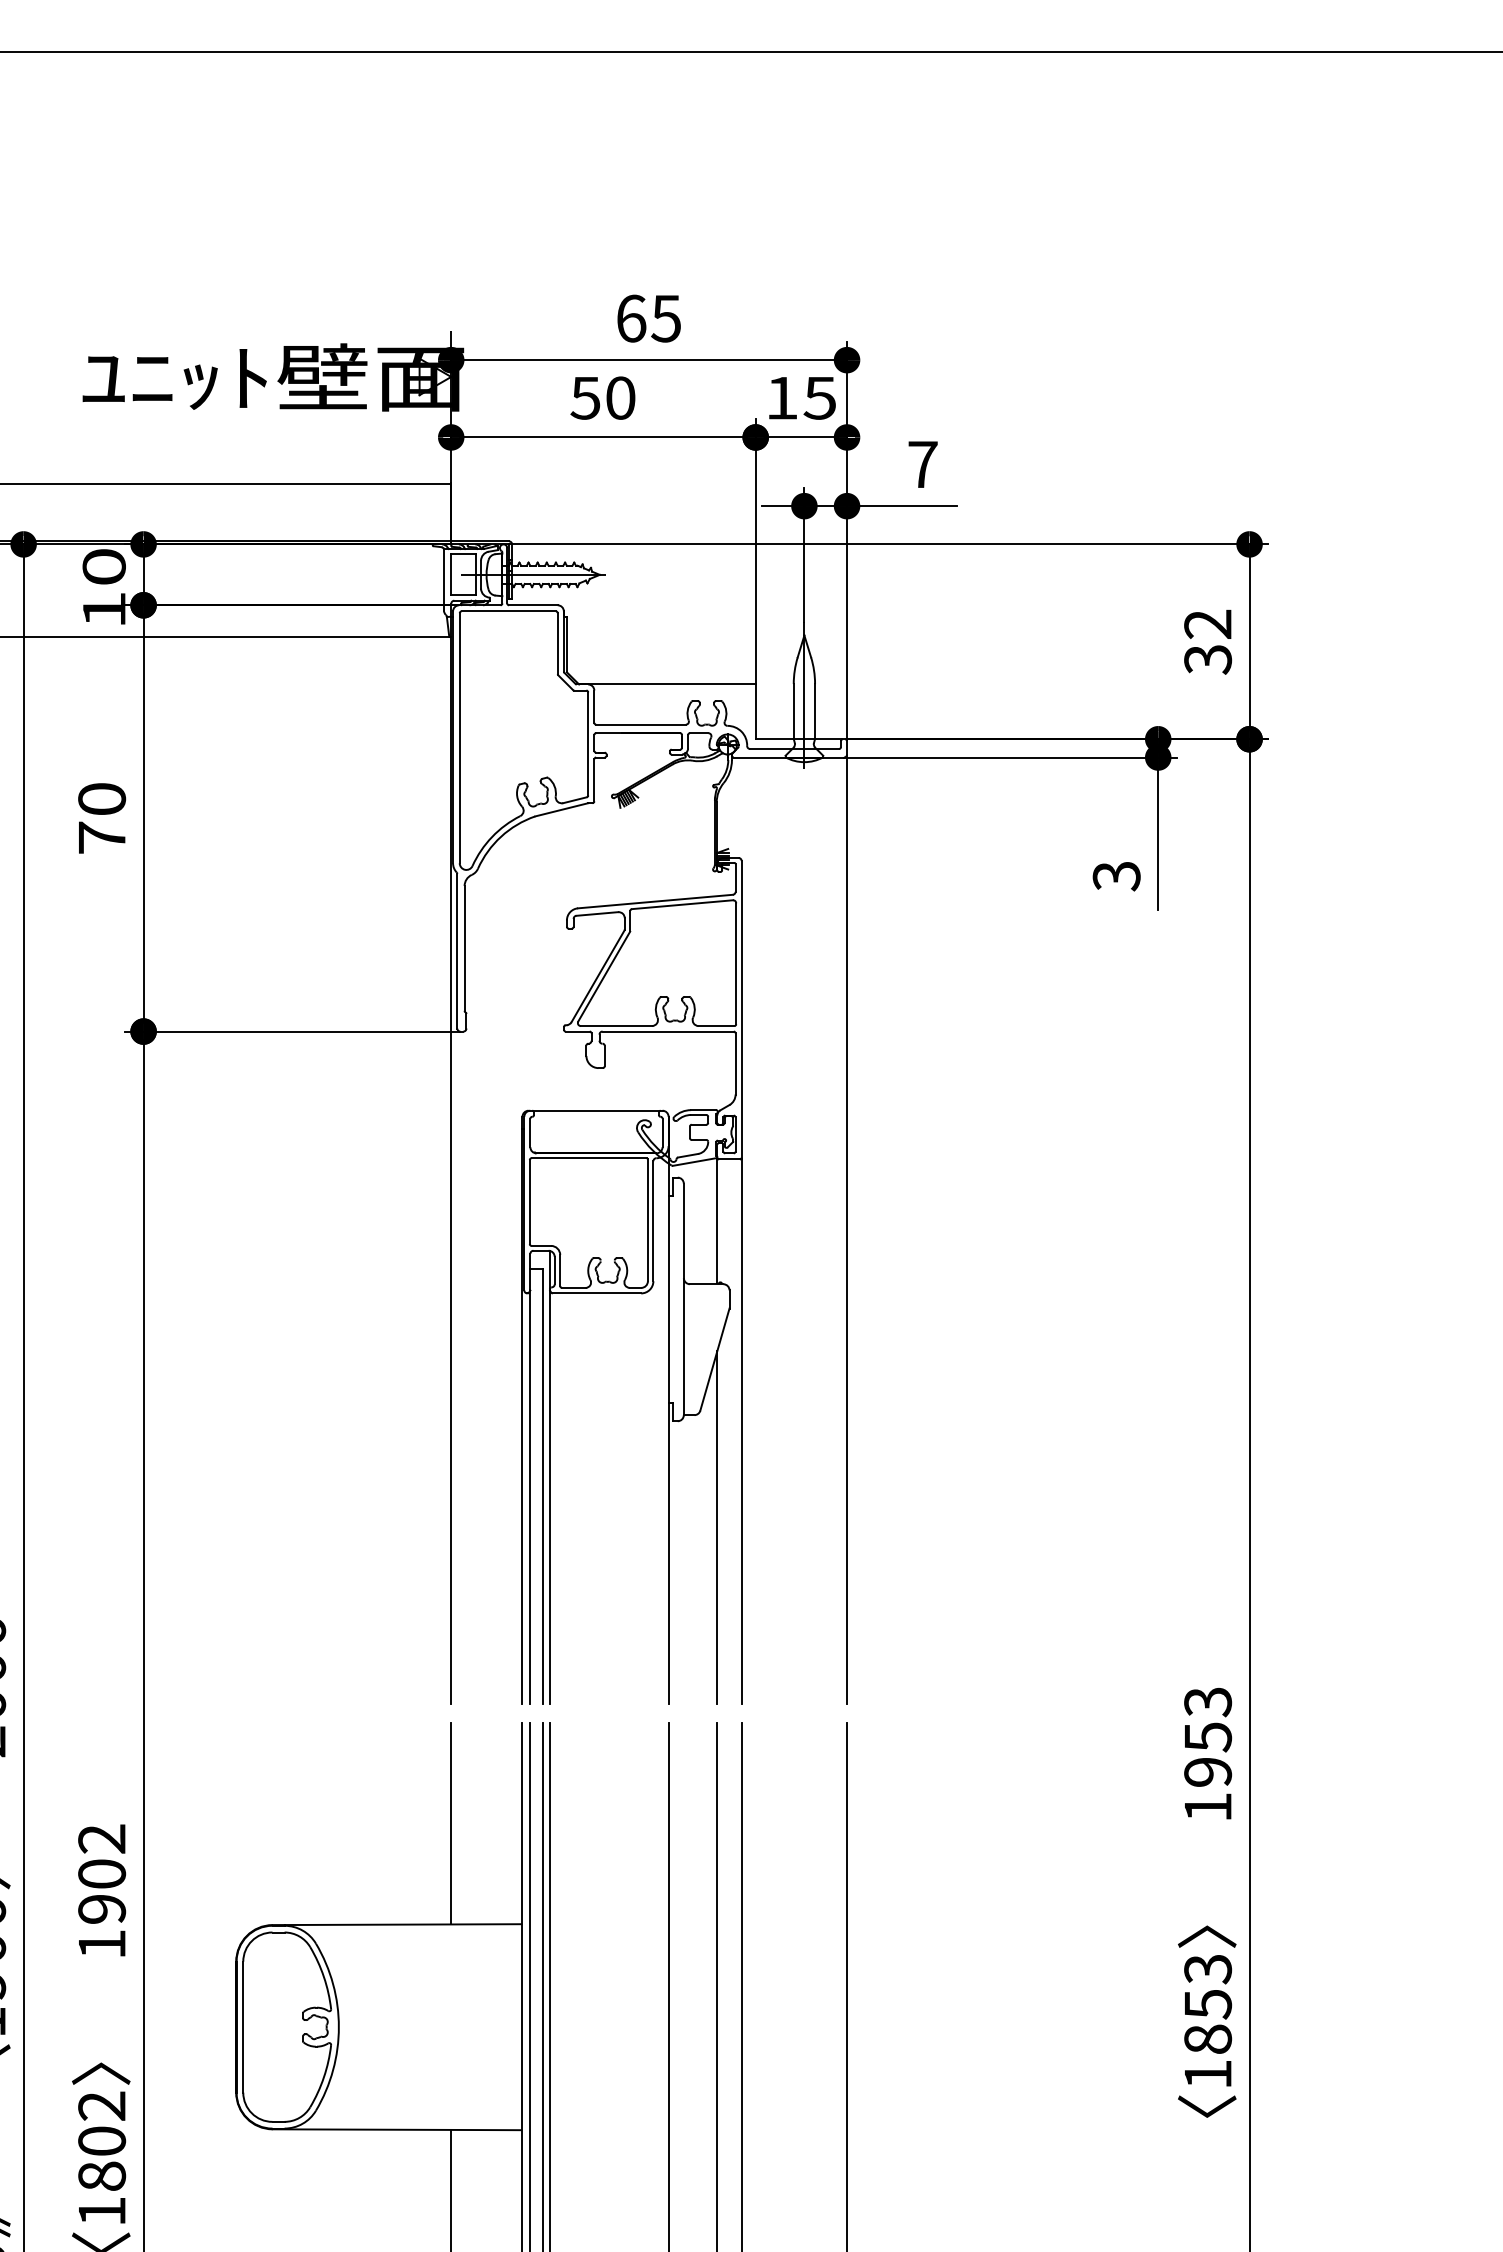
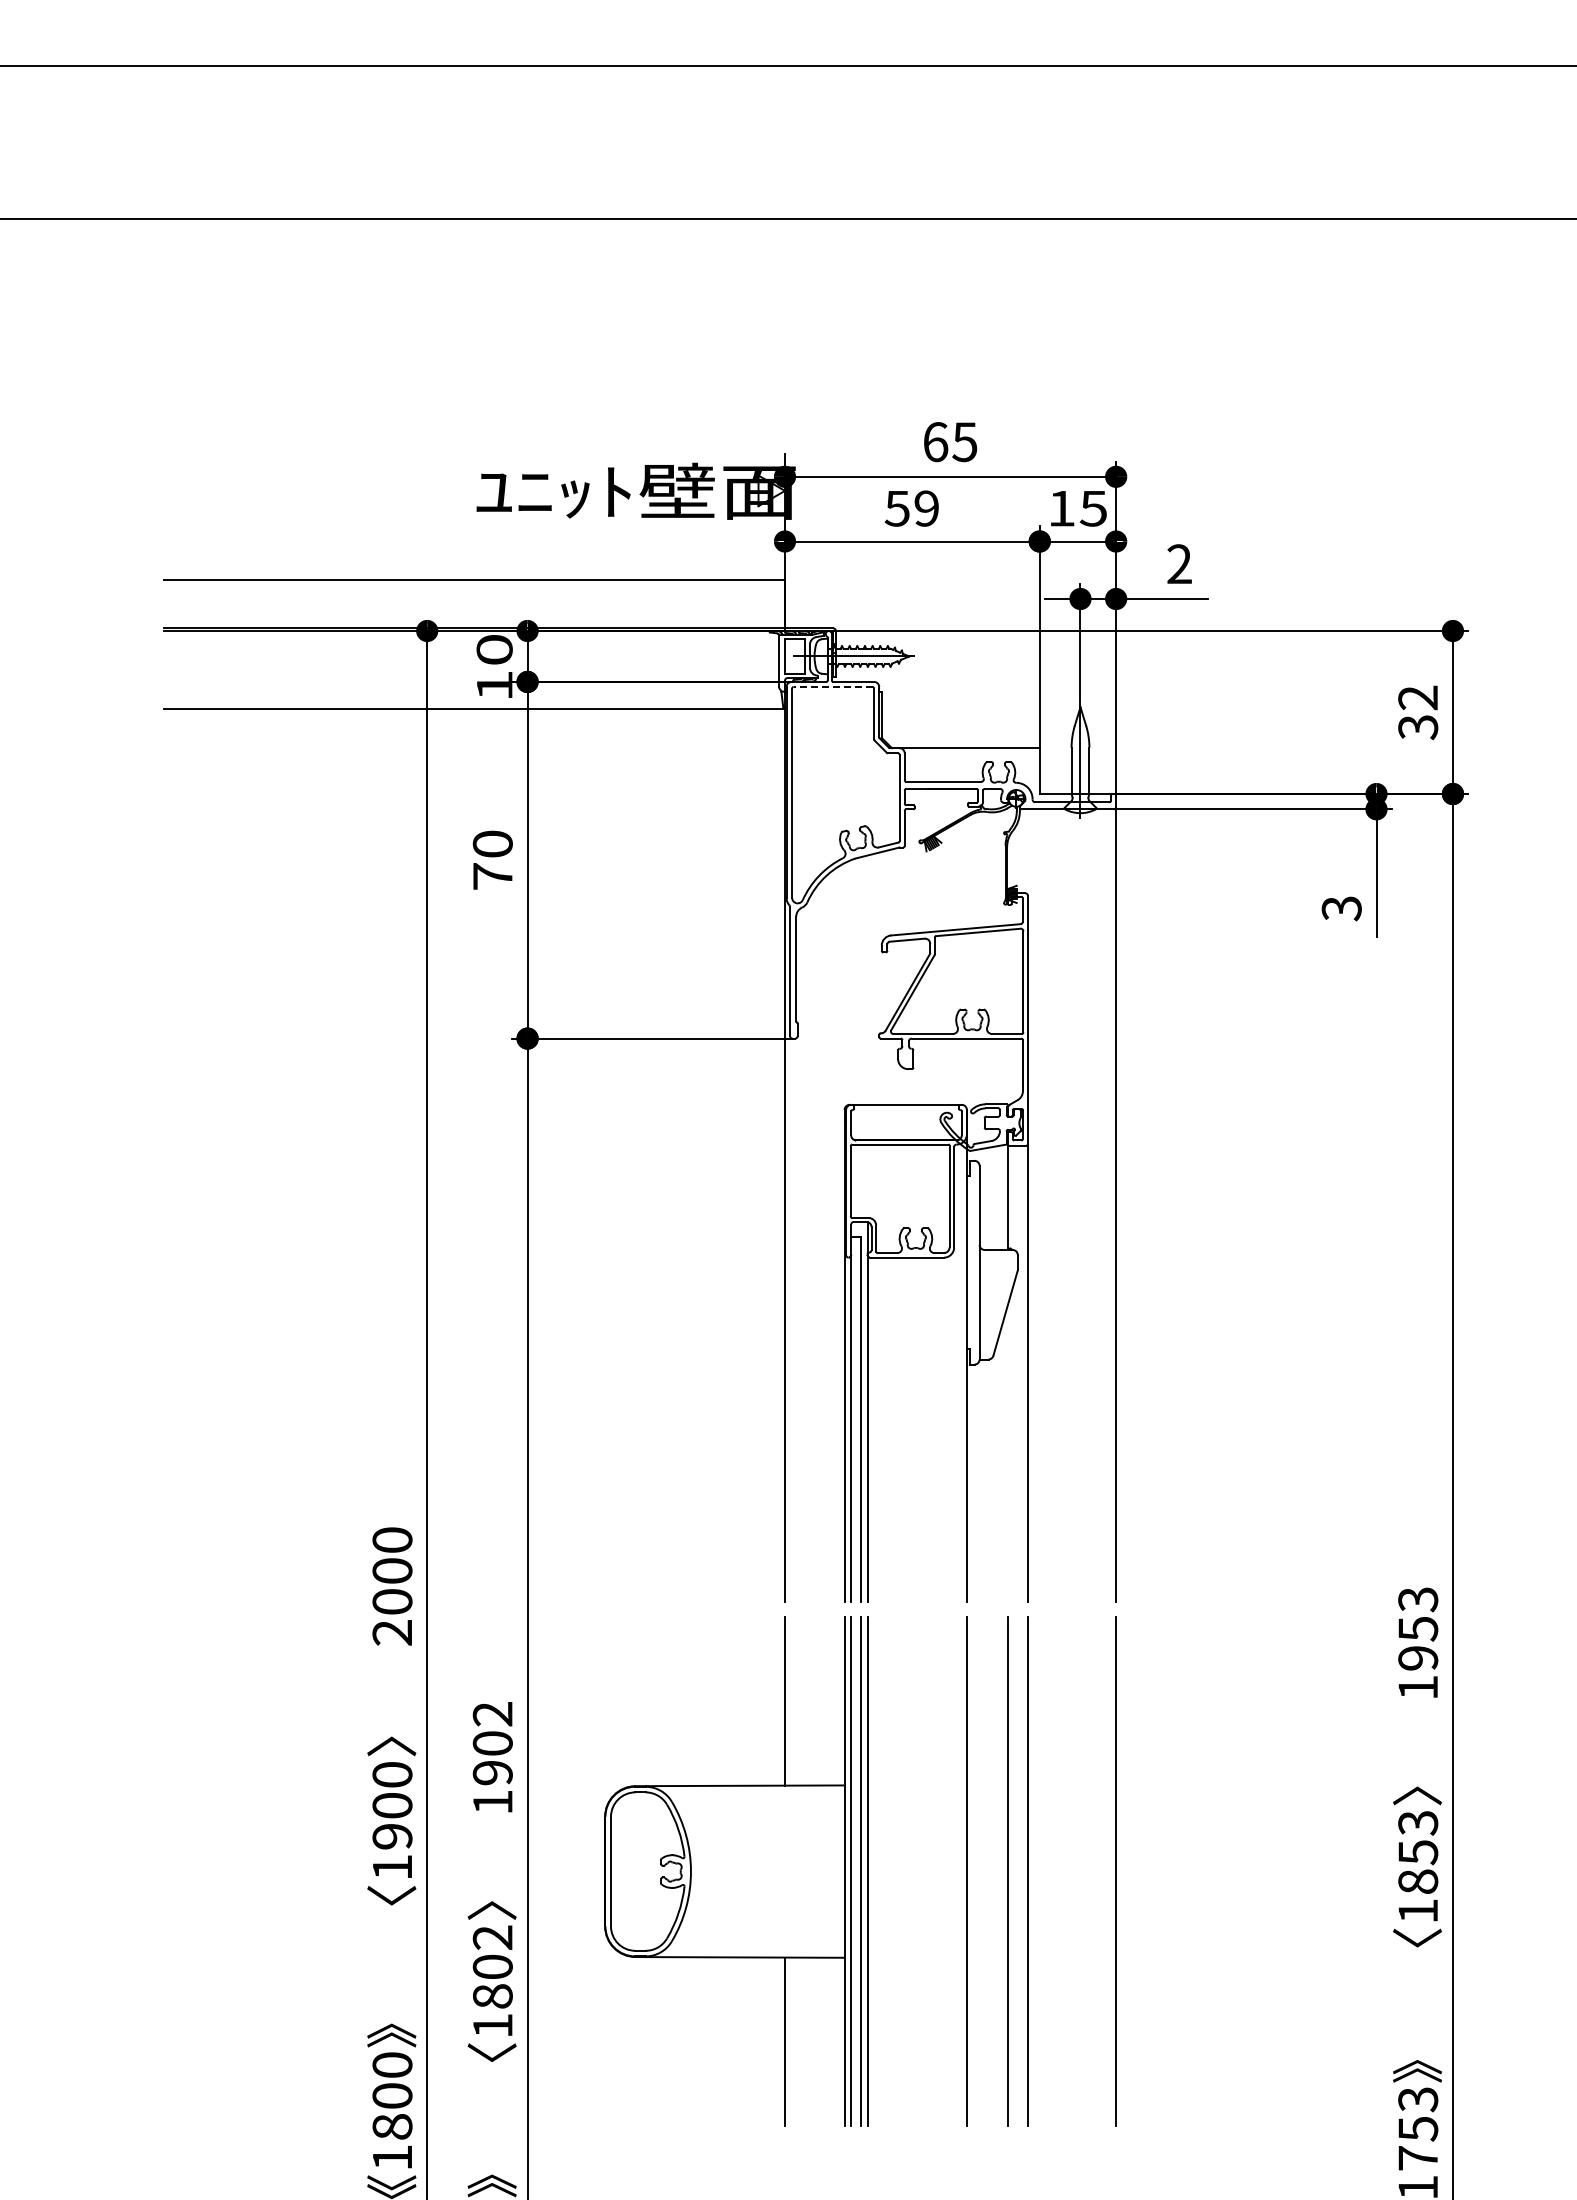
text: (620, 398) -> (926, 508), 50 -> 59
text: (922, 463) -> (1179, 563), 7 -> 2
line: (508, 611) -> (832, 687), solid -> dashed
line: (717, 1527) -> (1007, 1453), removed

